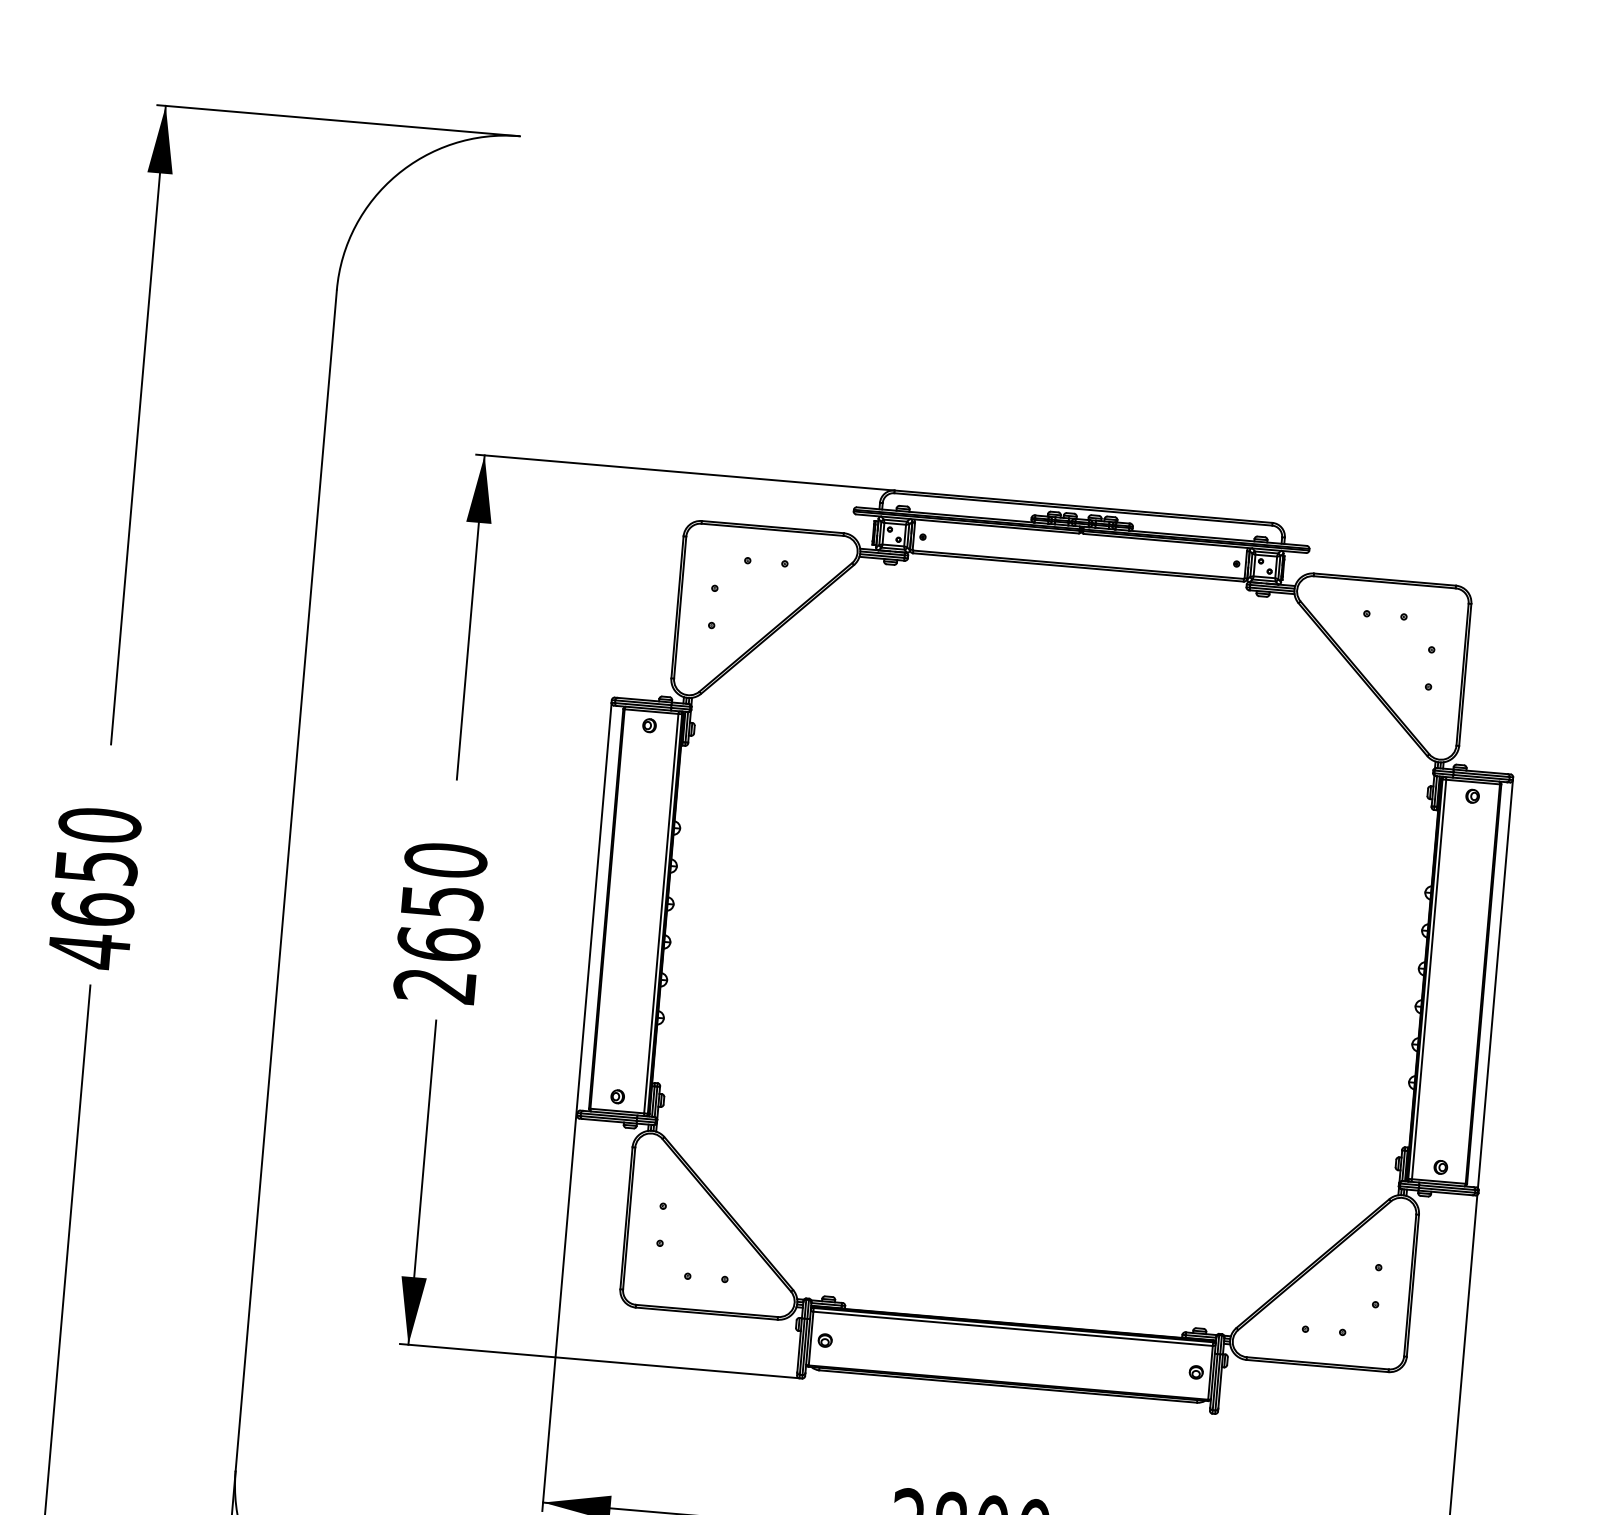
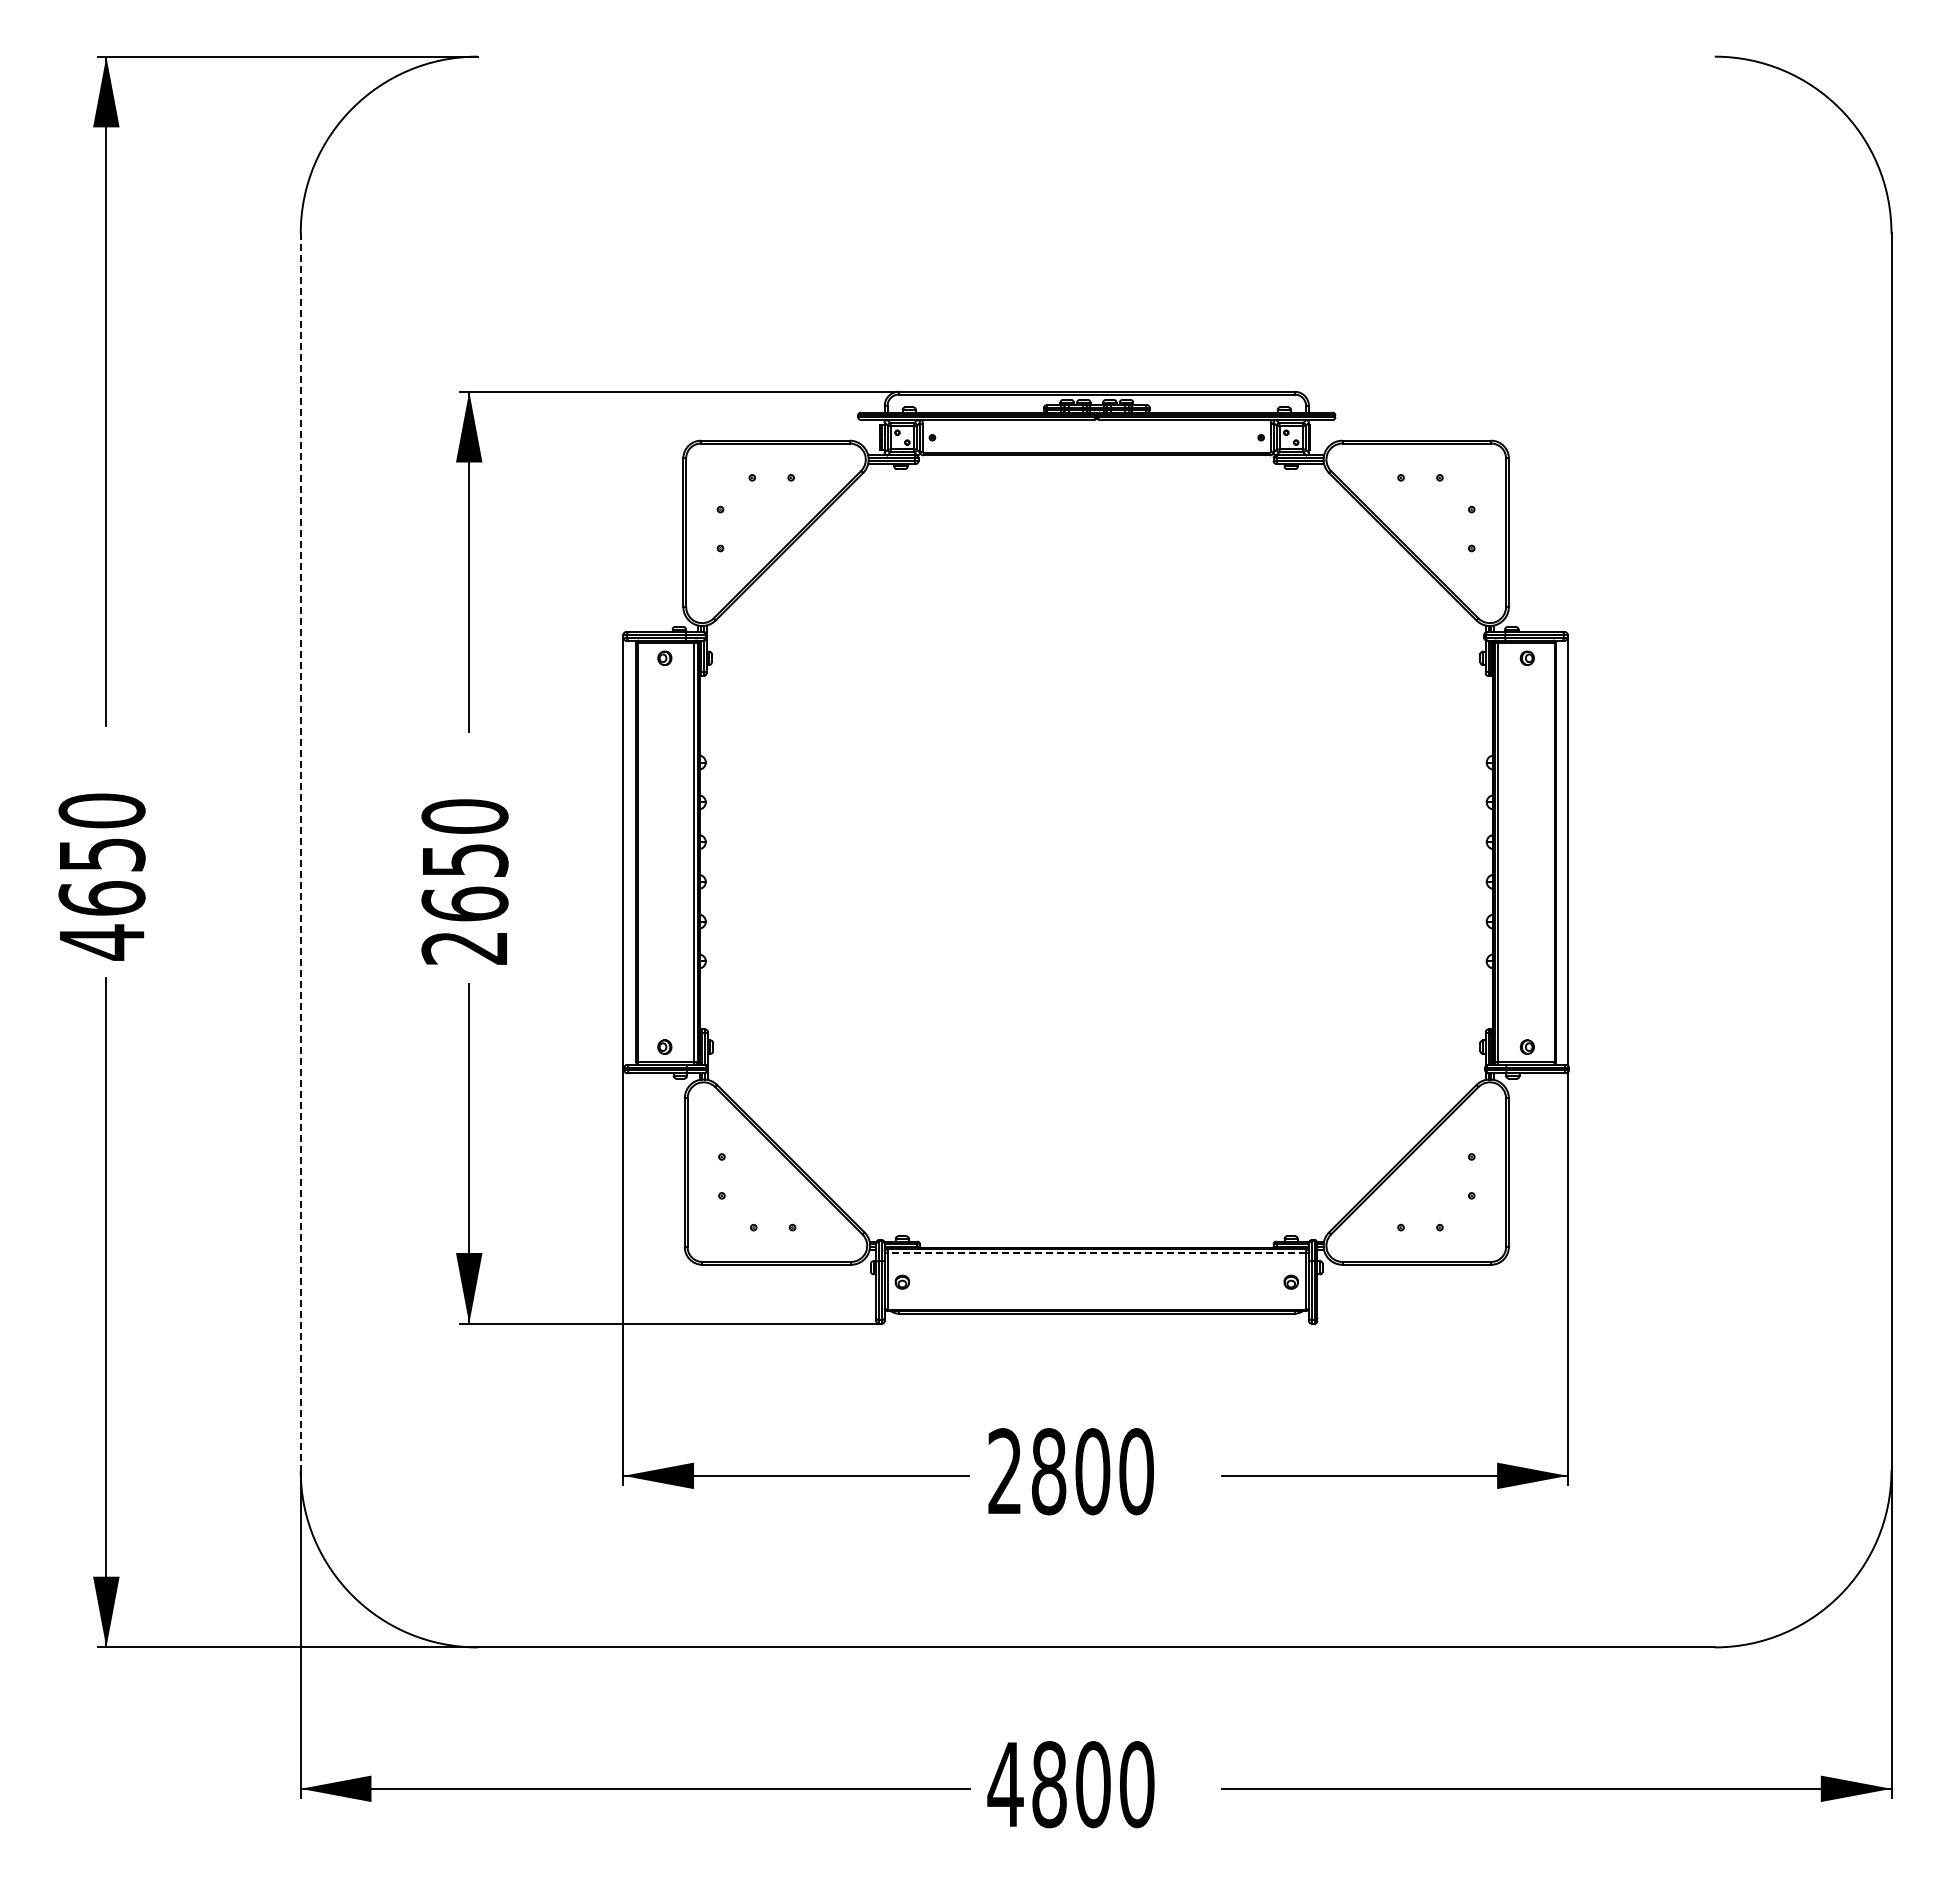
line: (285, 881) -> (300, 852), solid -> dashed
line: (1012, 1329) -> (1096, 1253), solid -> dashed

